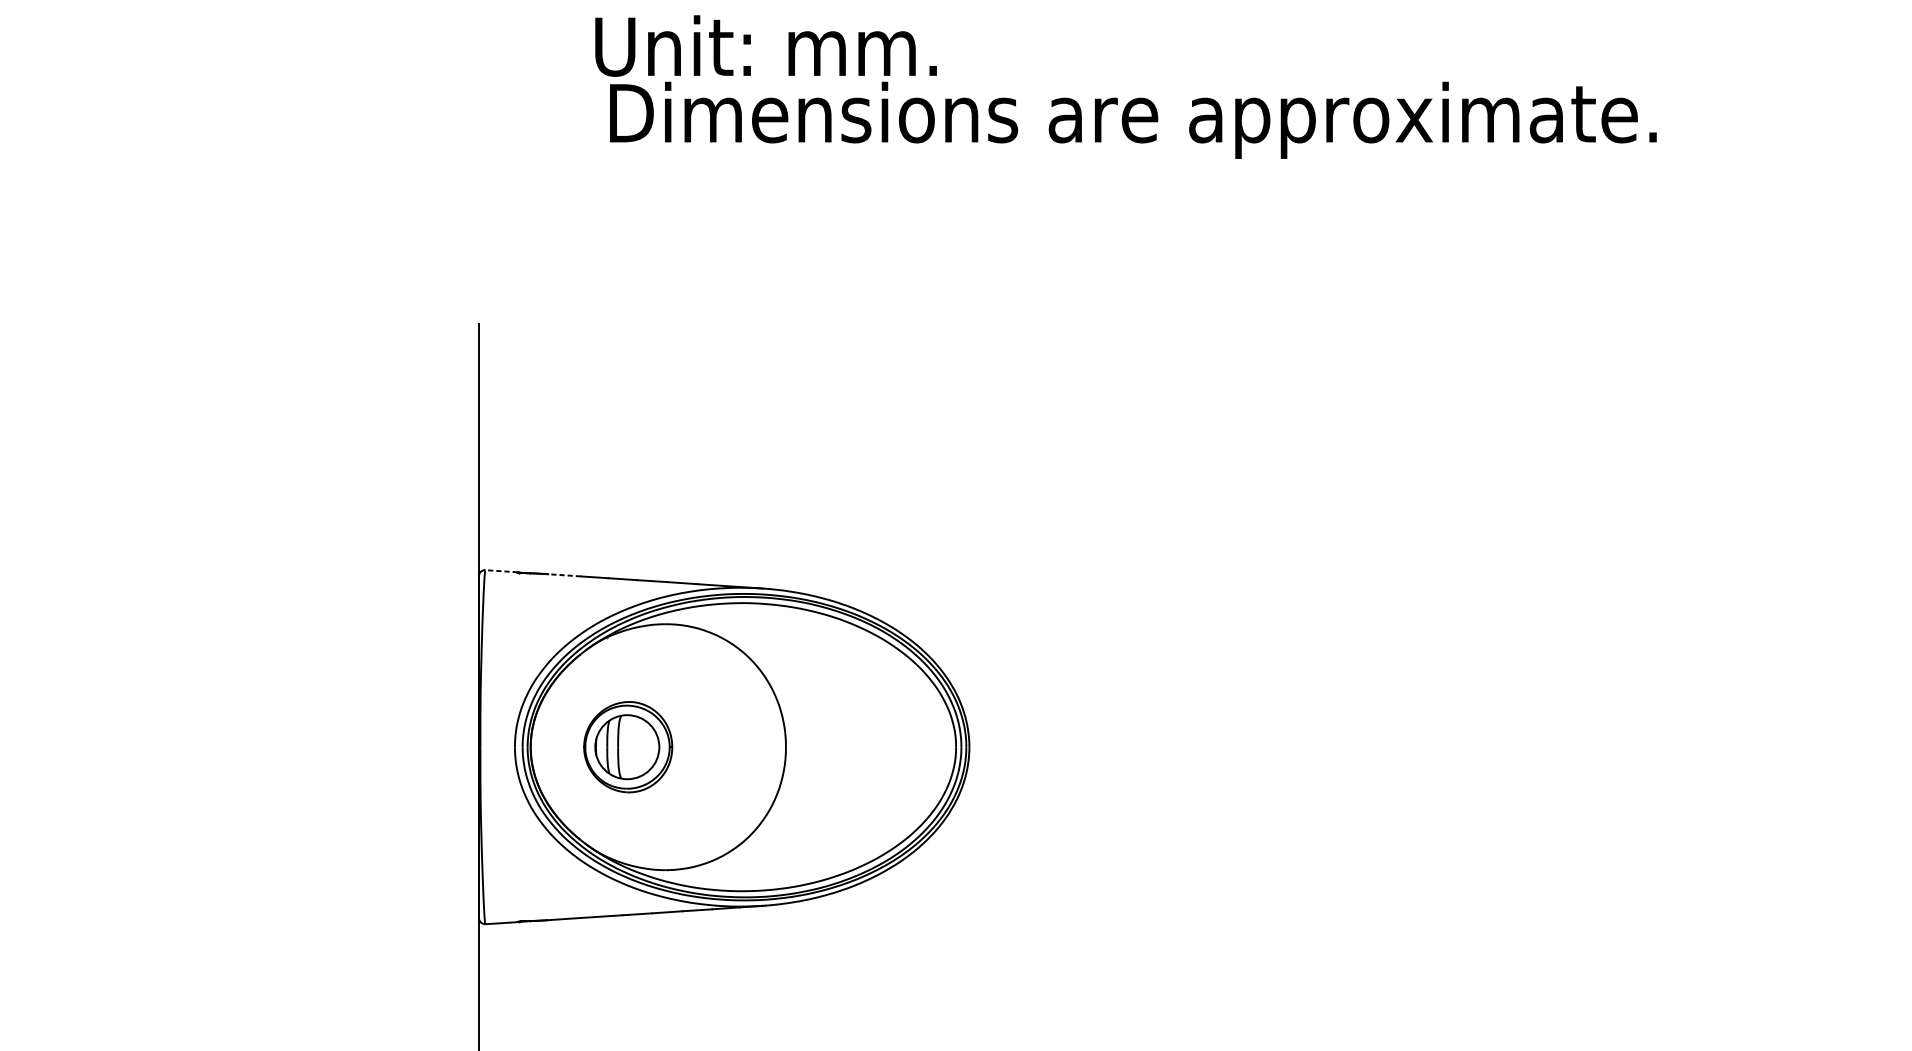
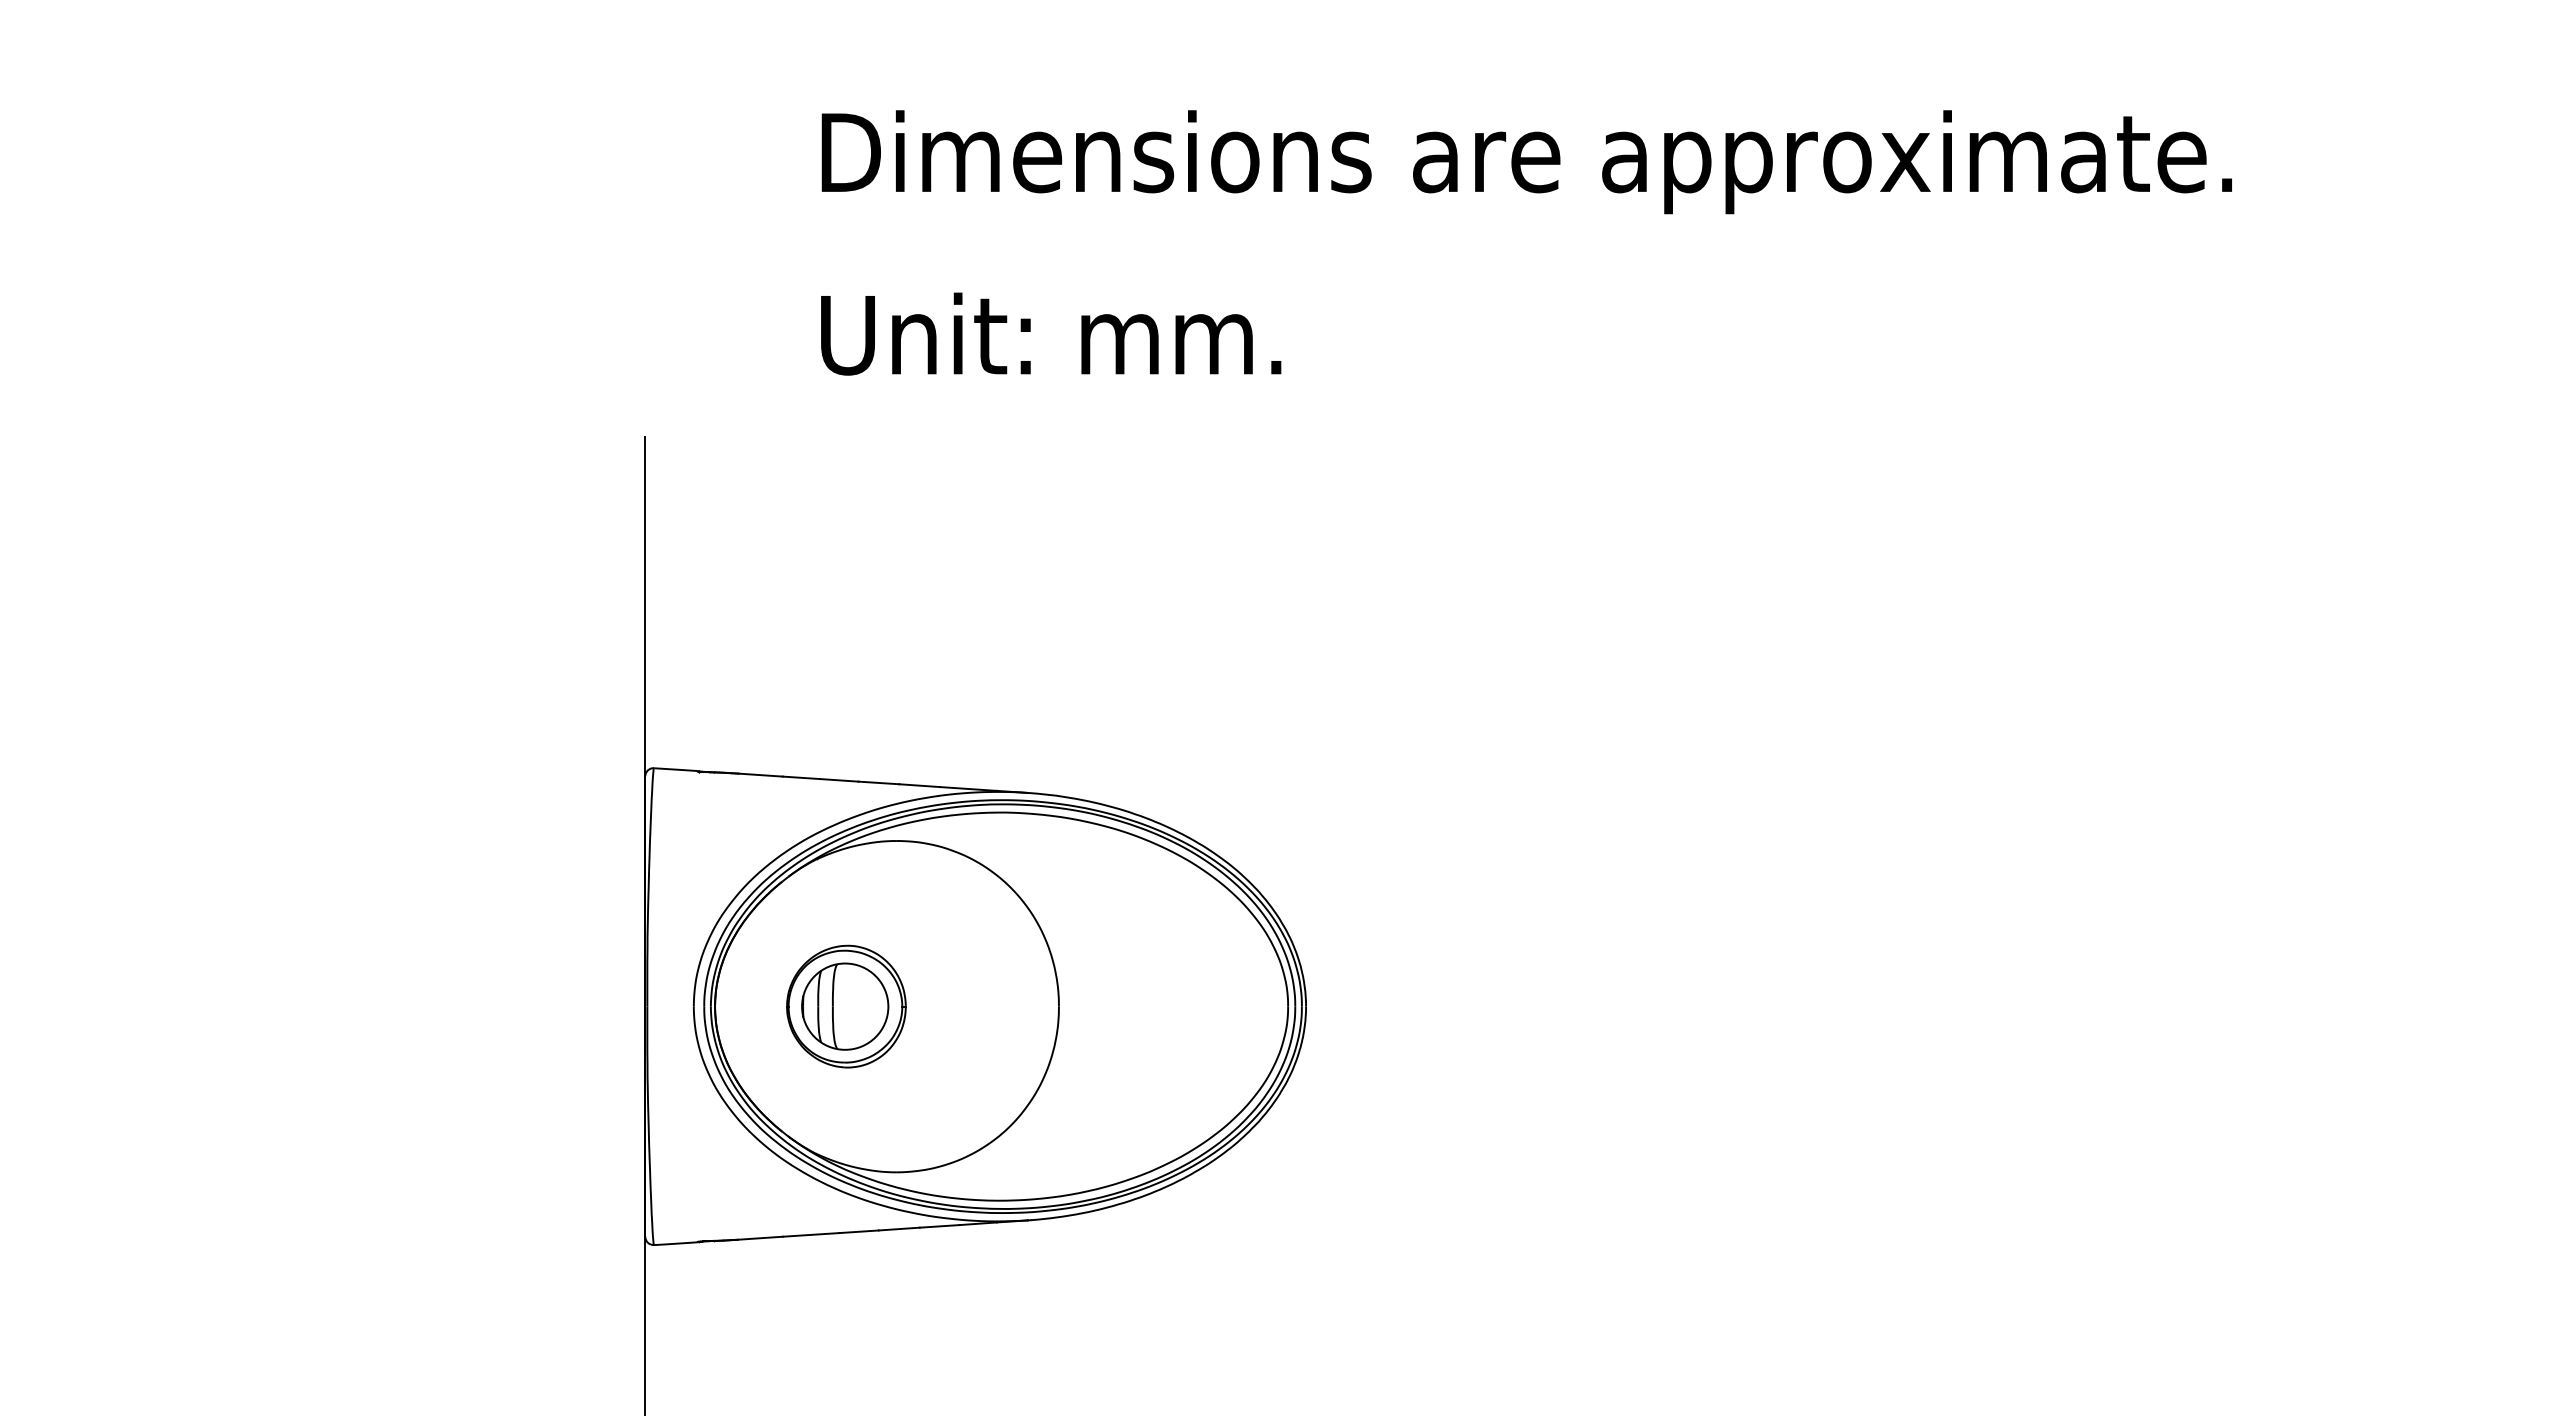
text: (766, 45) -> (1051, 333), moved
line: (501, 571) -> (675, 769), dashed -> solid
line: (564, 575) -> (760, 775), dashed -> solid

